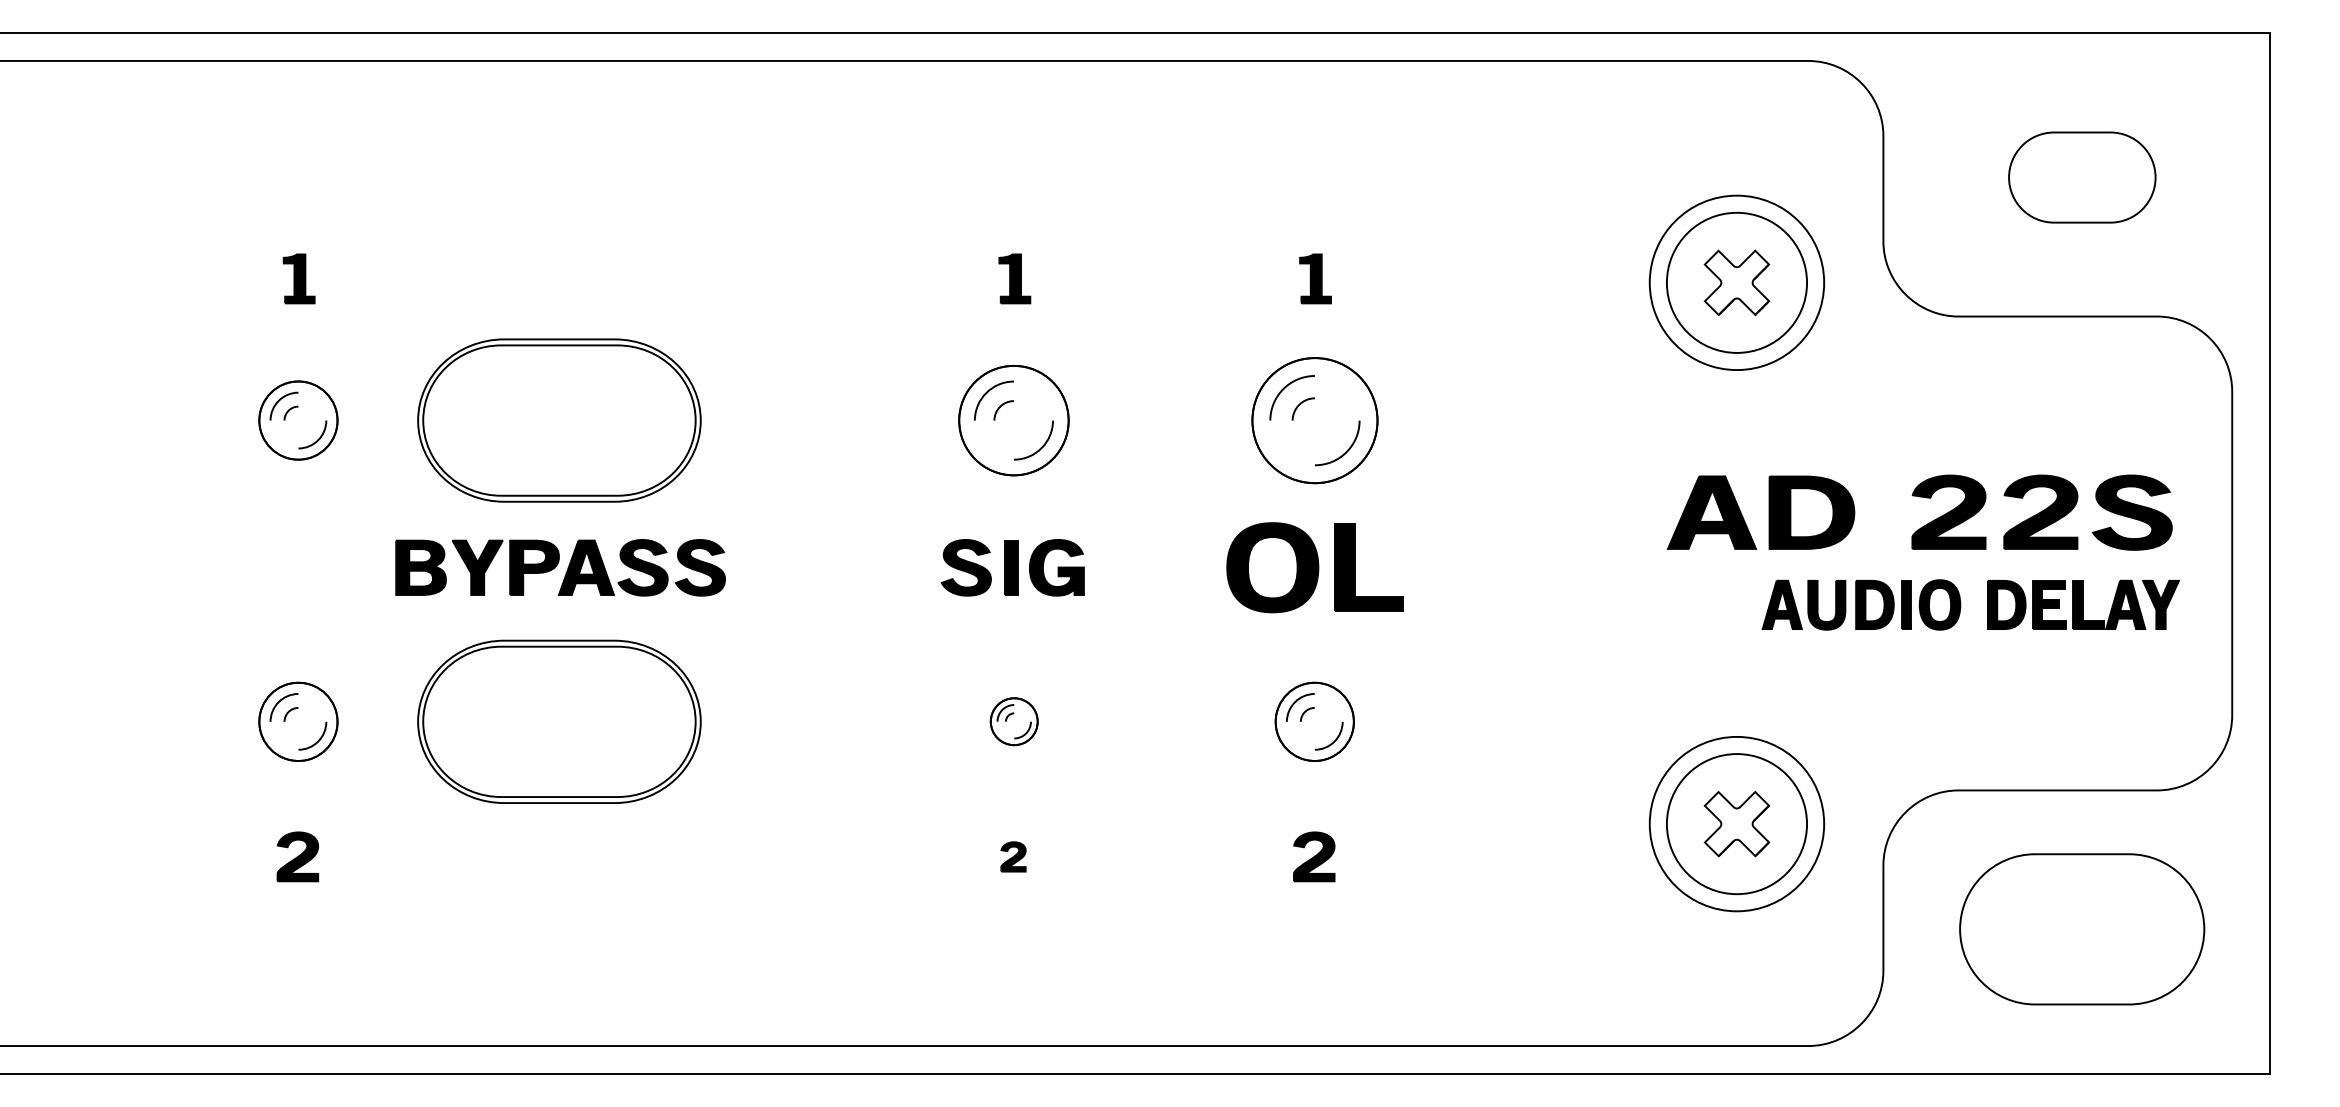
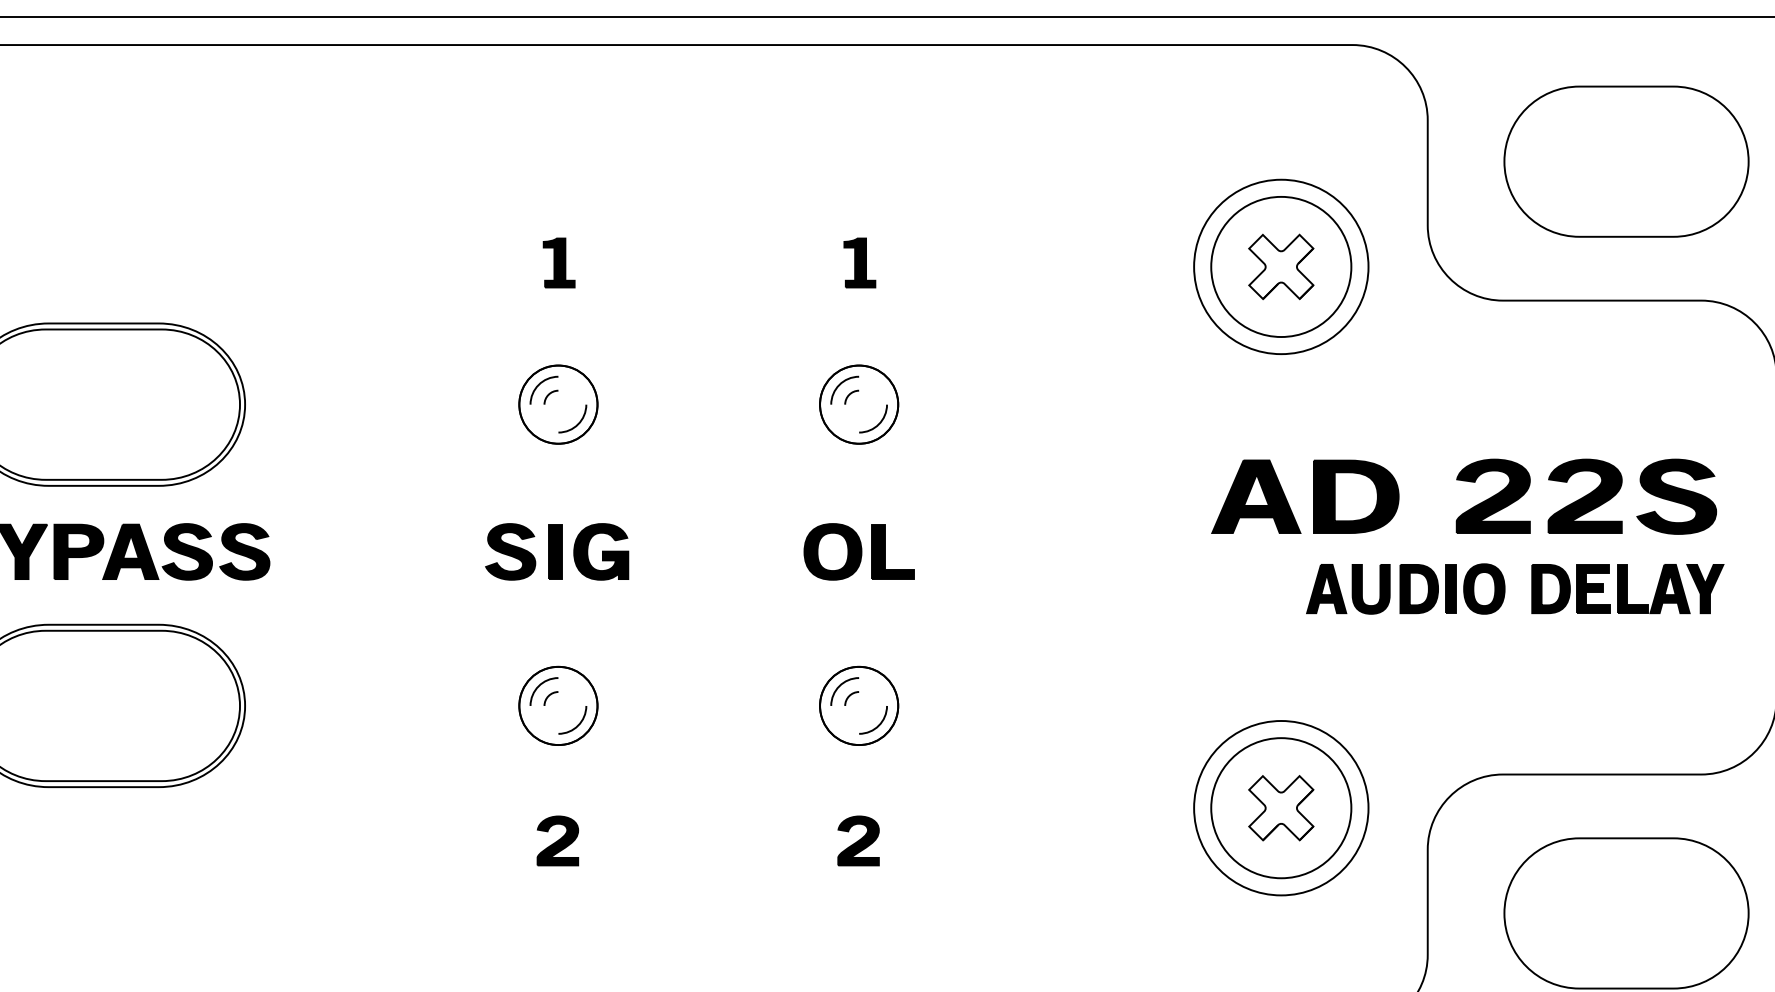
part: (2082, 177) -> (1626, 161), size x1.67
part: (1014, 420) -> (558, 404), size x0.71
part: (1314, 420) -> (858, 404), size x0.62
part: (1314, 567) -> (858, 551), size x0.62
part: (1014, 721) -> (558, 705), size x1.67
part: (1013, 856) -> (557, 840), size x1.67

